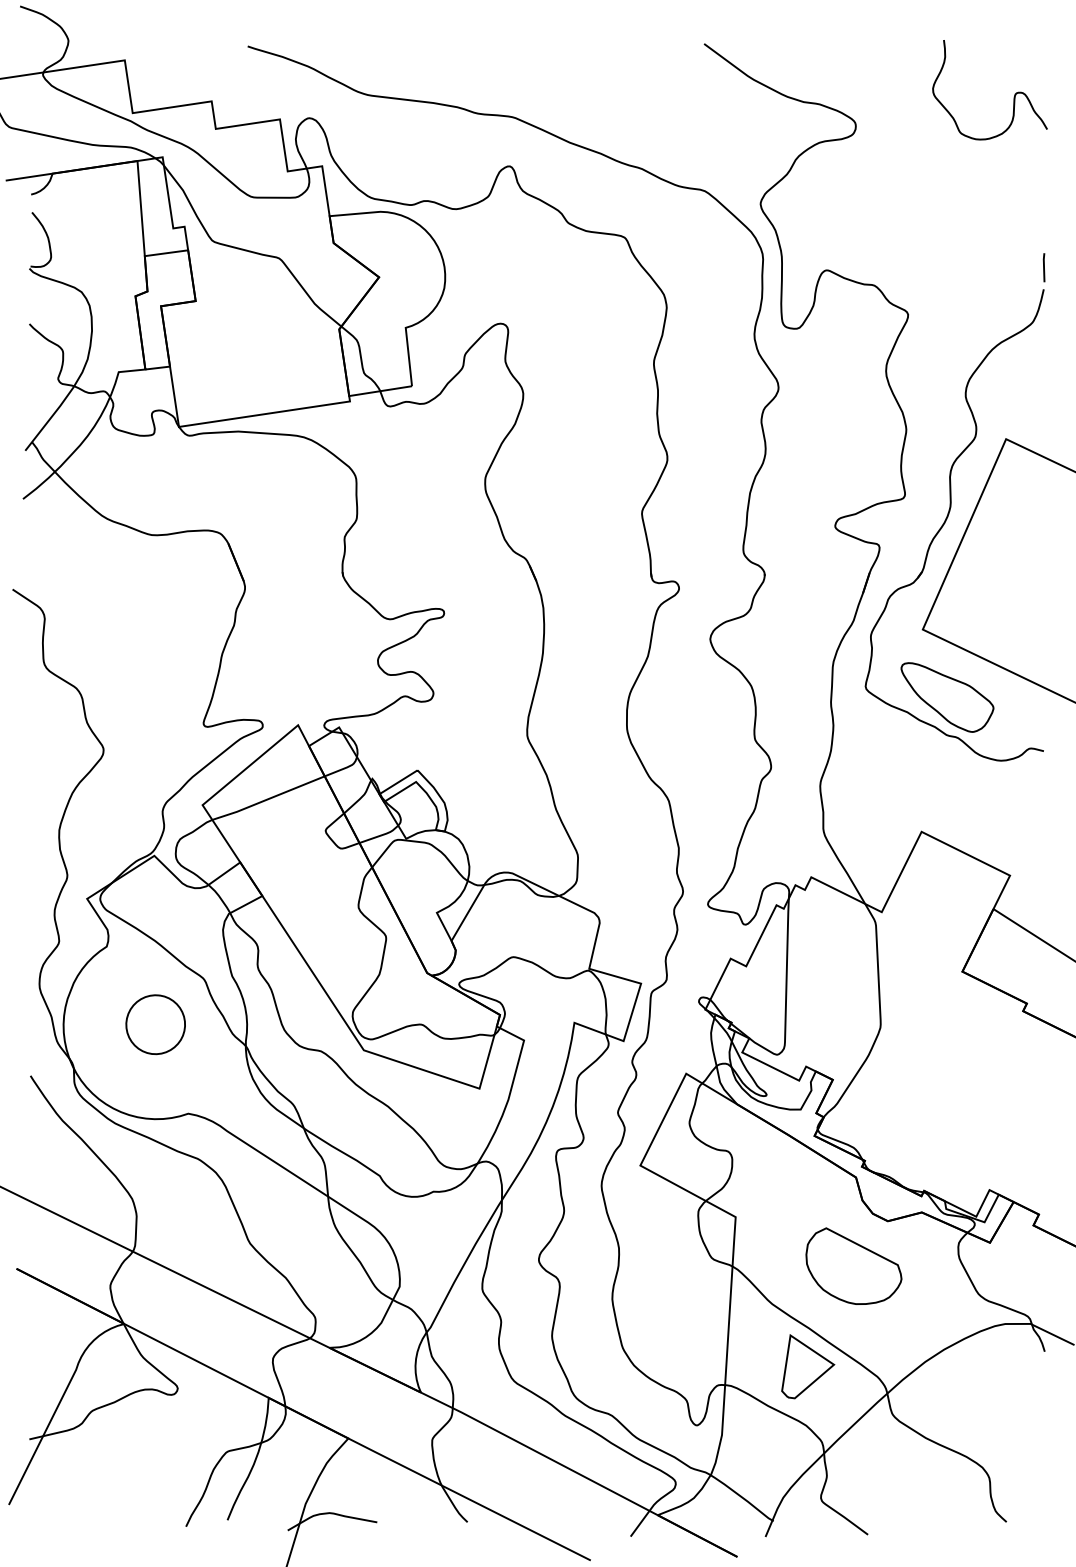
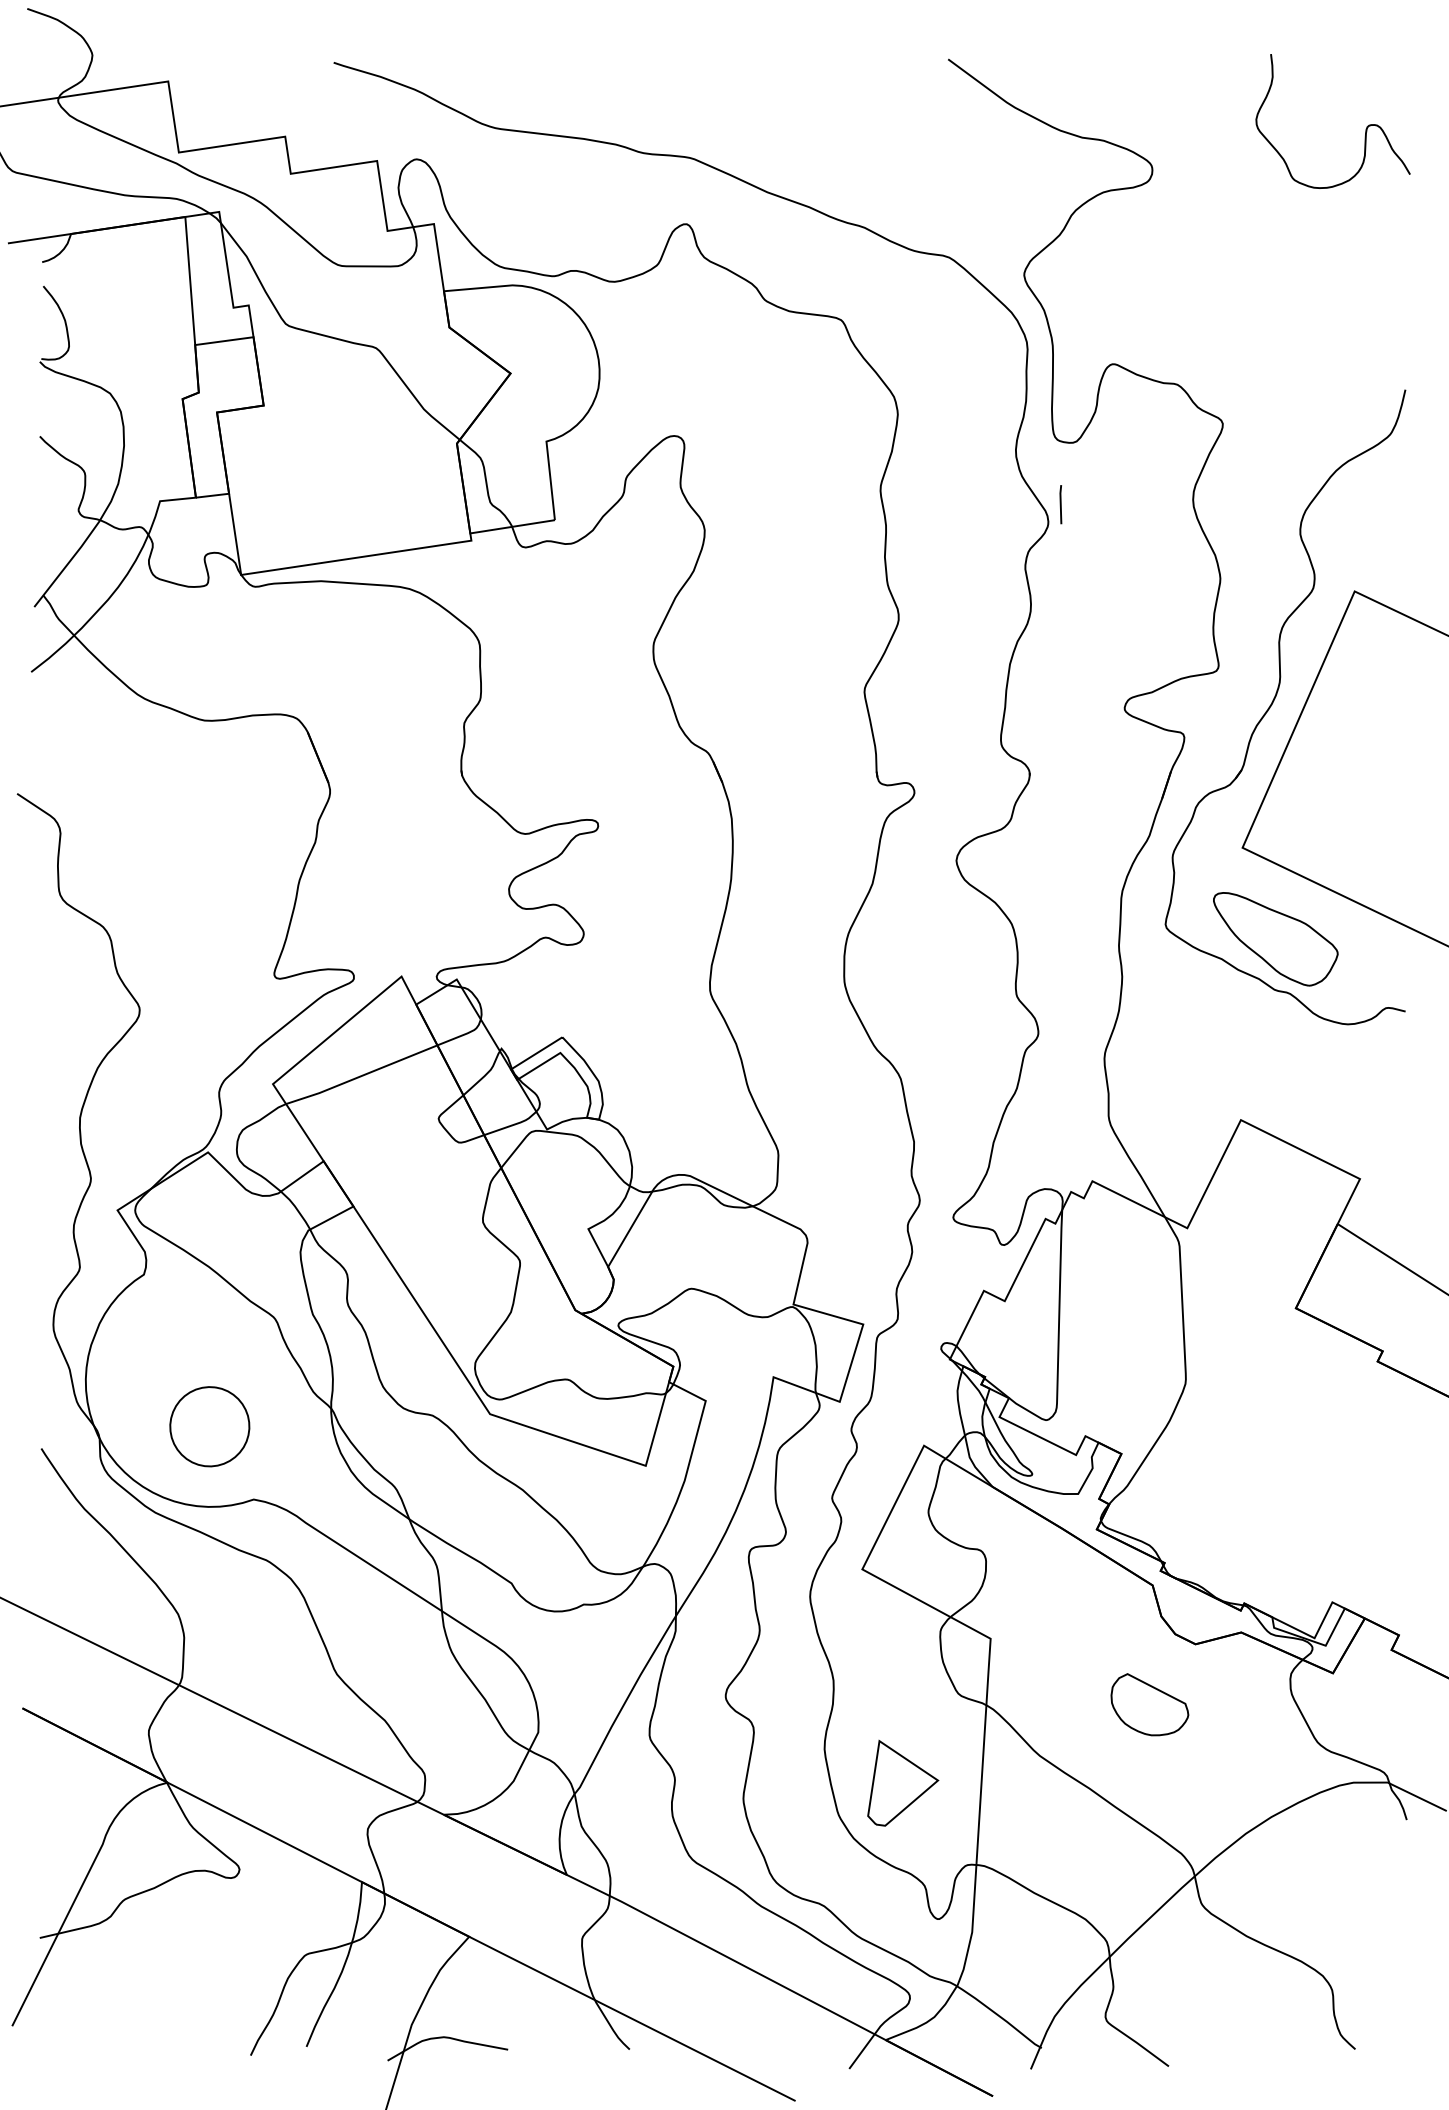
line: (1043, 267) -> (1060, 504), moved
part: (155, 1024) -> (209, 1426), moved
part: (853, 1265) -> (1149, 1704), size x0.6
part: (808, 1366) -> (903, 1782), moved

